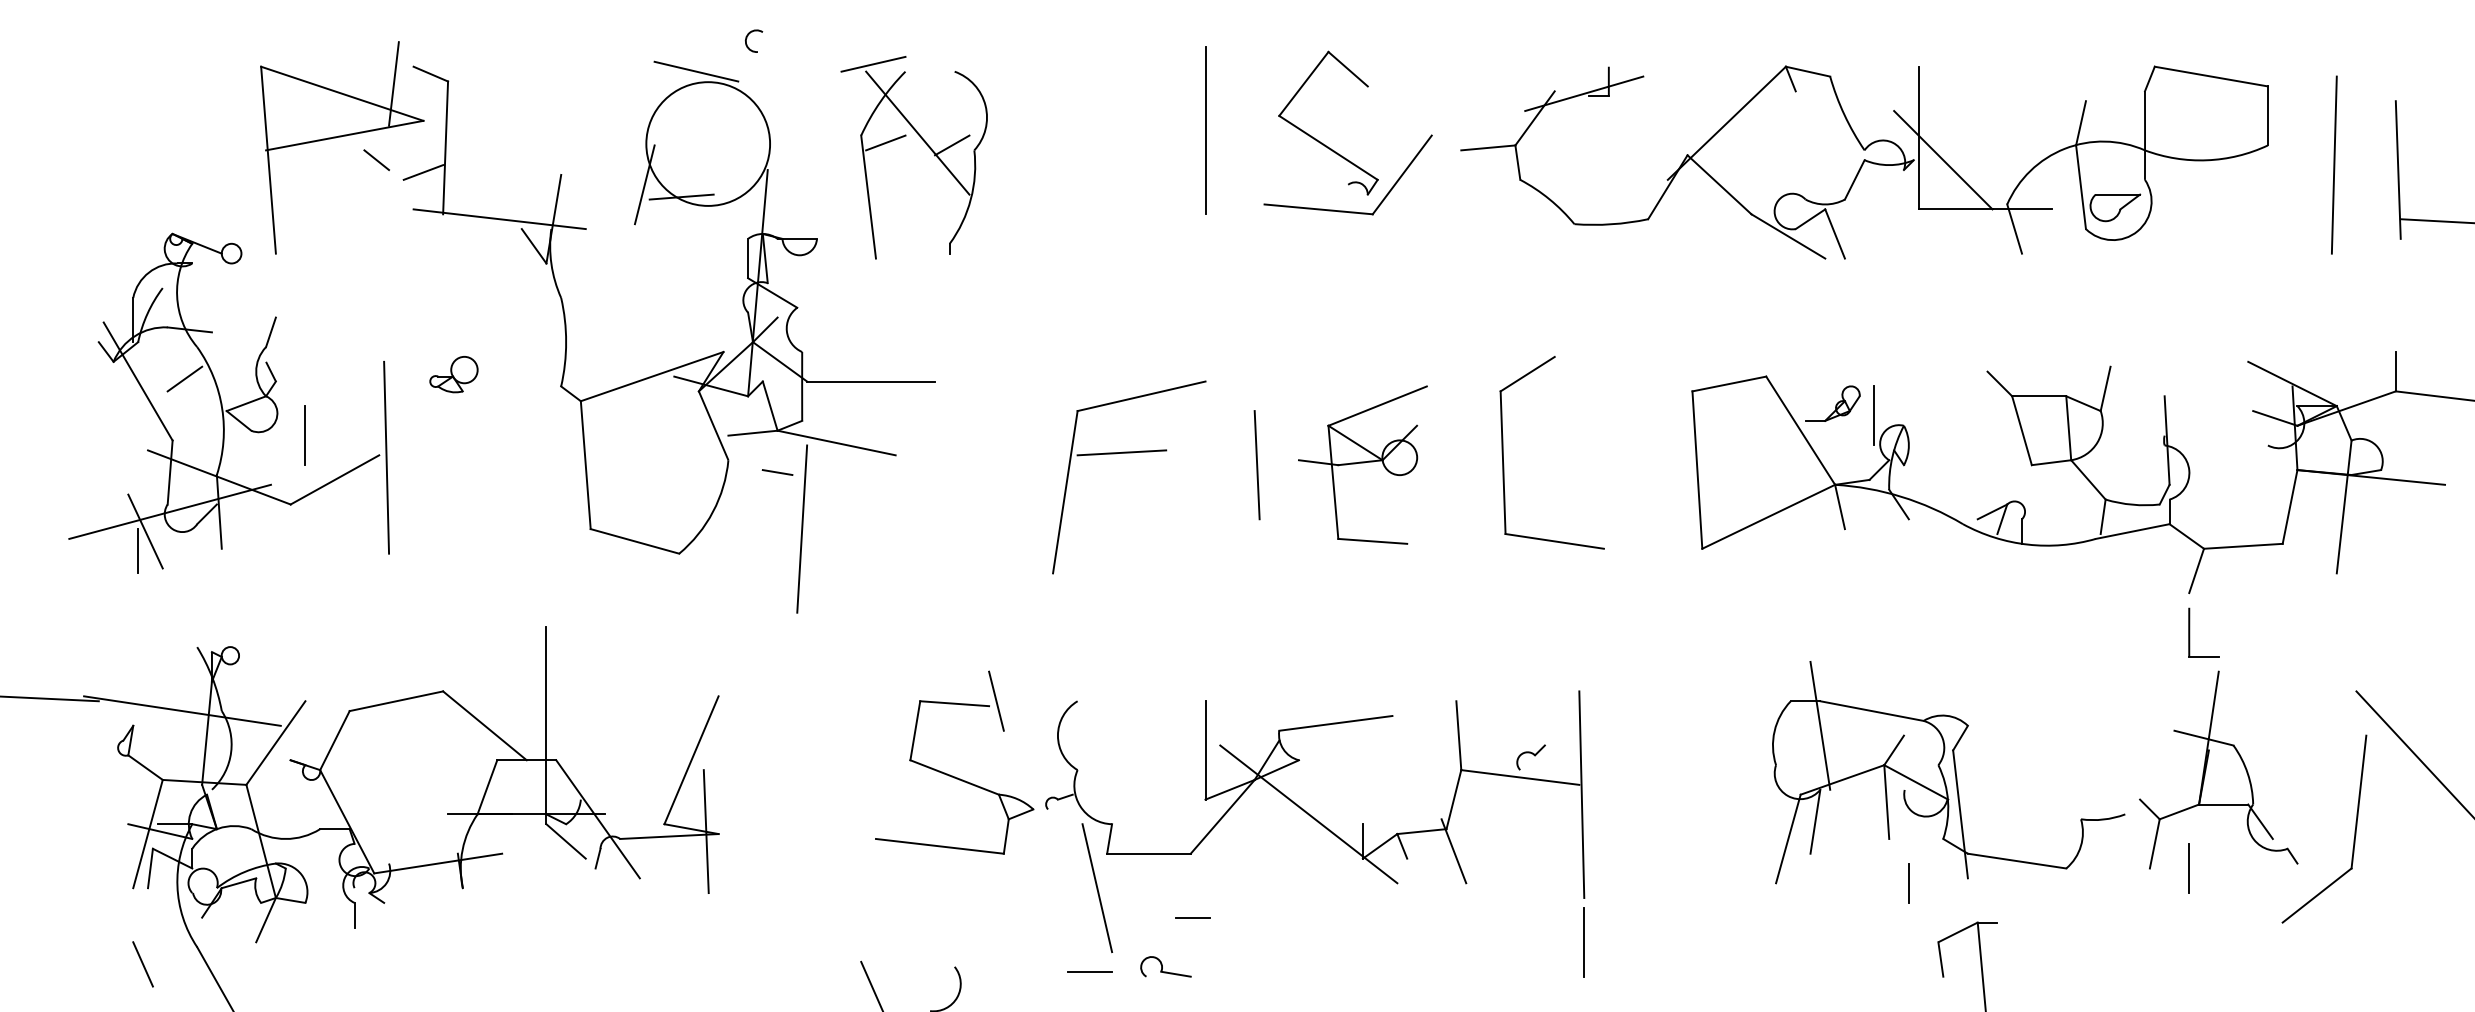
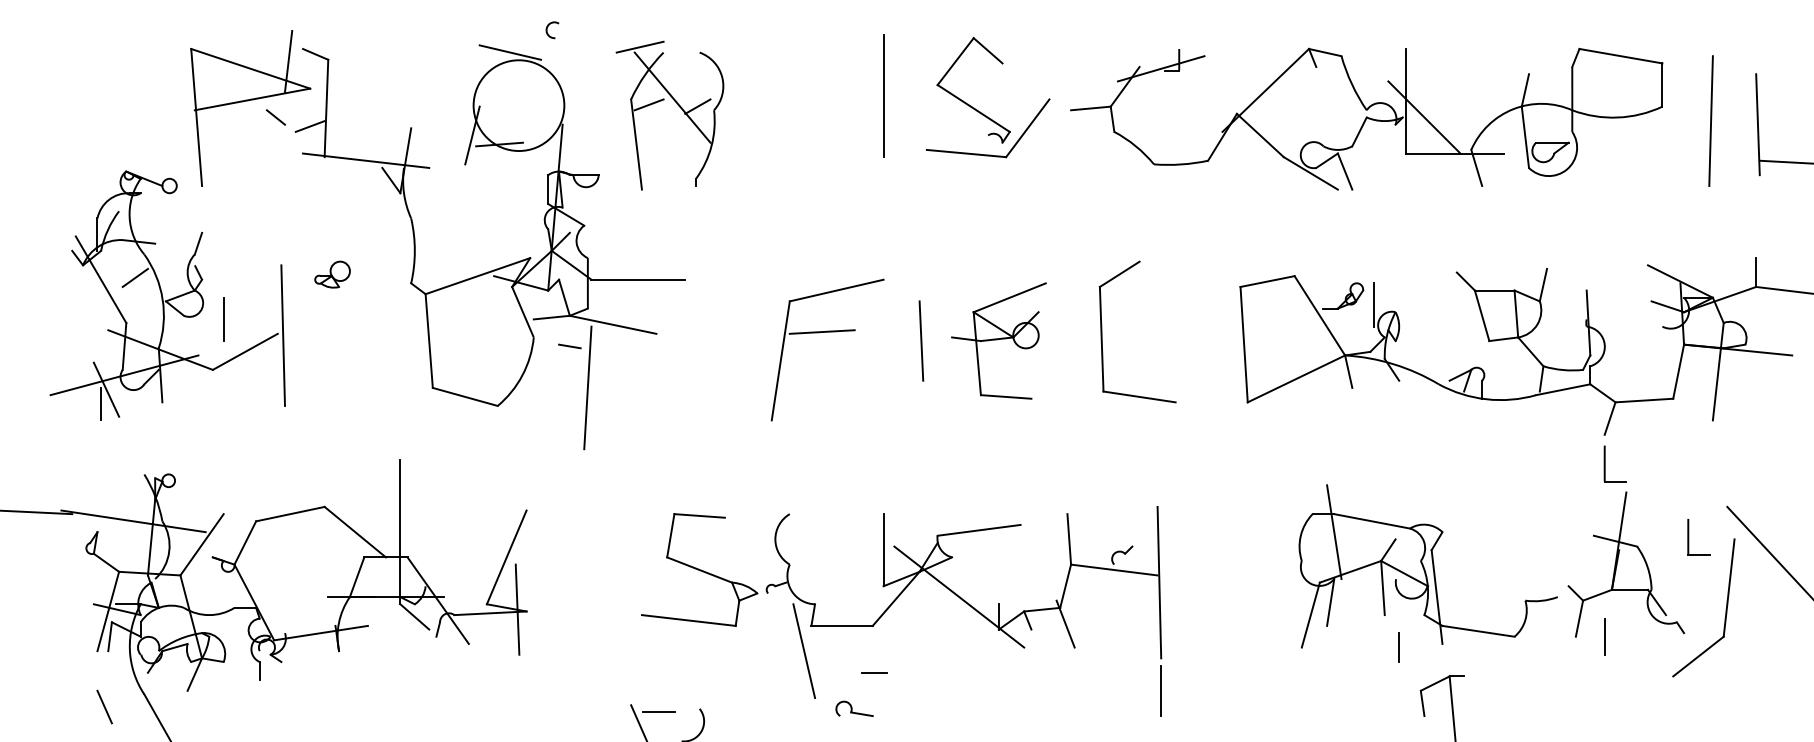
line: (996, 700) -> (730, 513), removed
part: (2304, 732) -> (1689, 537), added
line: (1089, 971) -> (658, 712), moved

